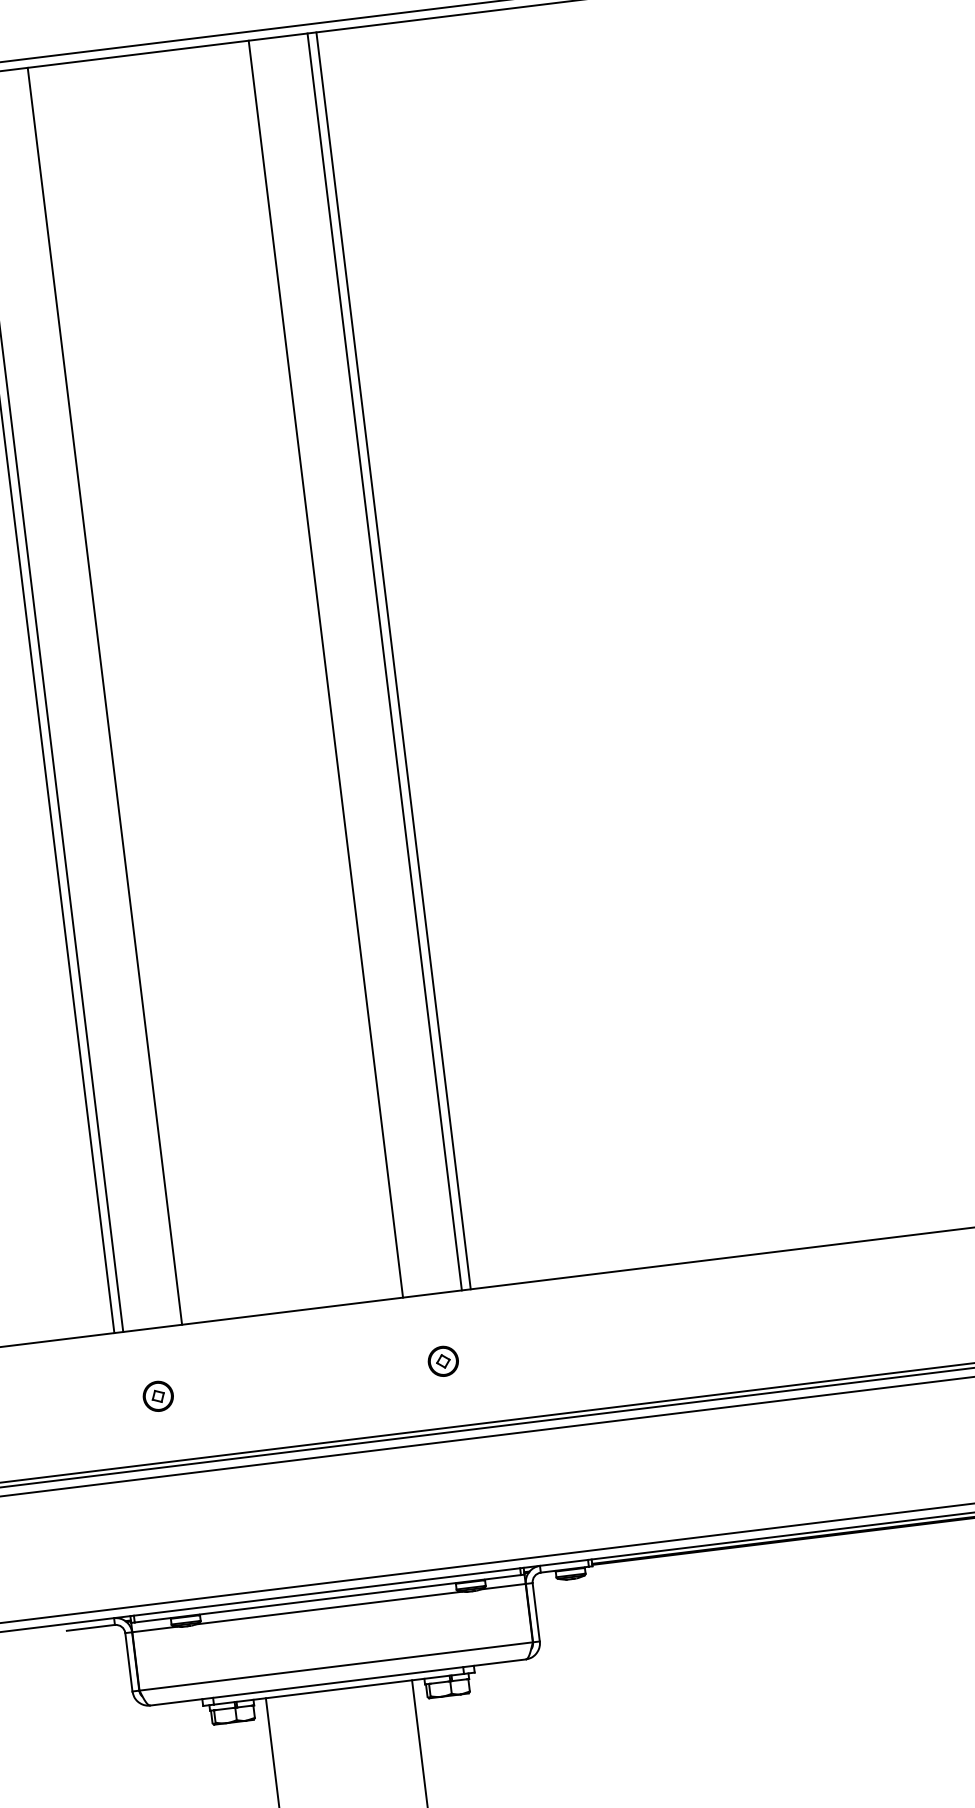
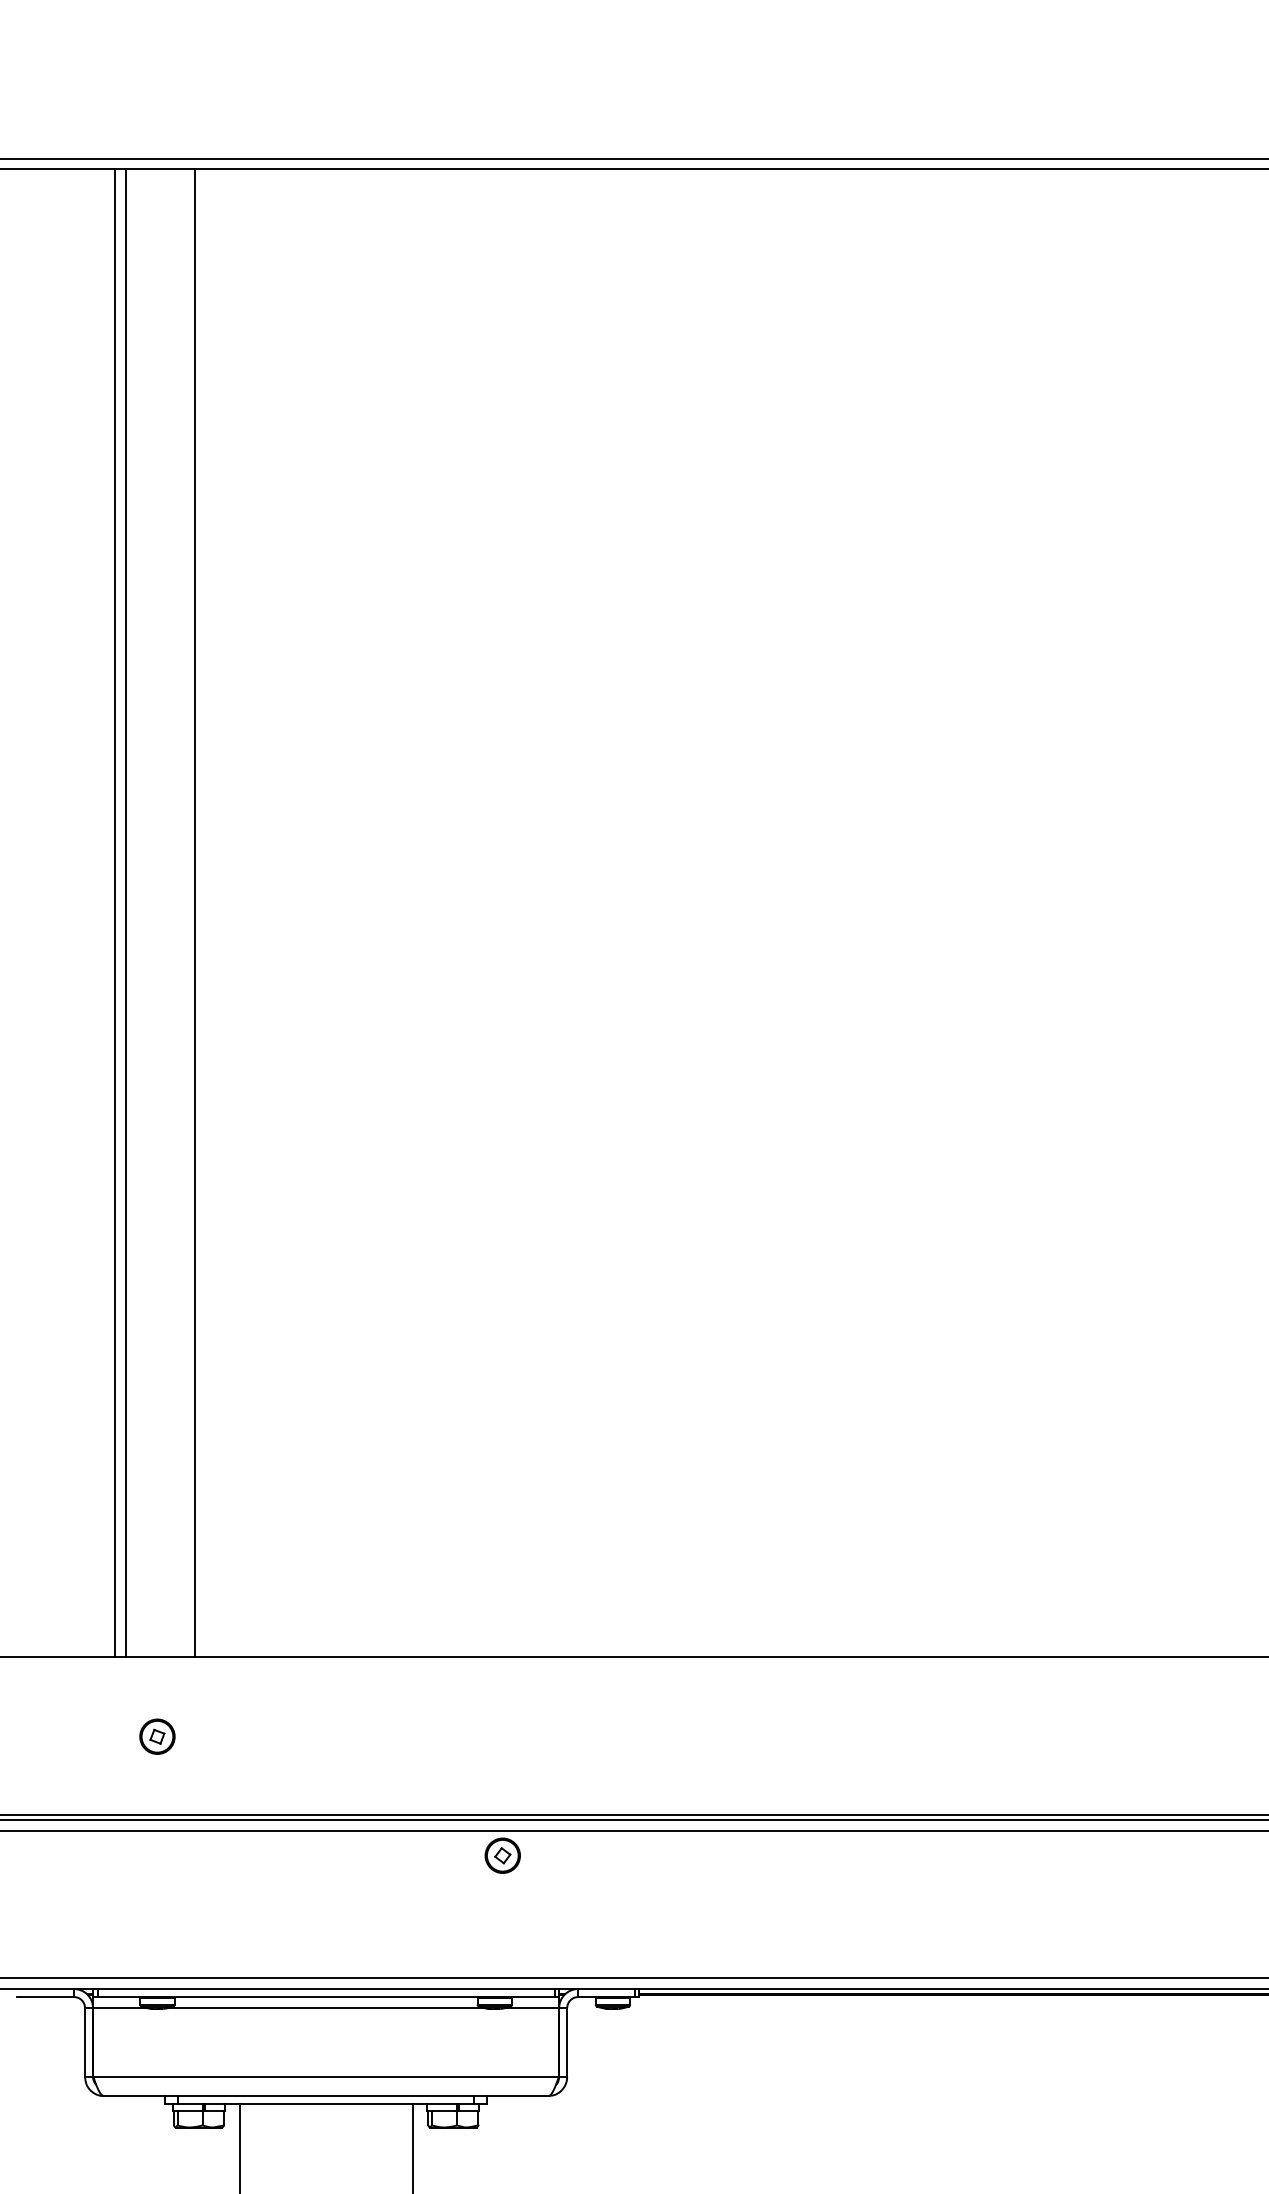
line: (393, 660) -> (537, 912), removed
line: (384, 661) -> (526, 912), removed
line: (325, 668) -> (456, 912), removed
part: (443, 1361) -> (502, 1855), moved

